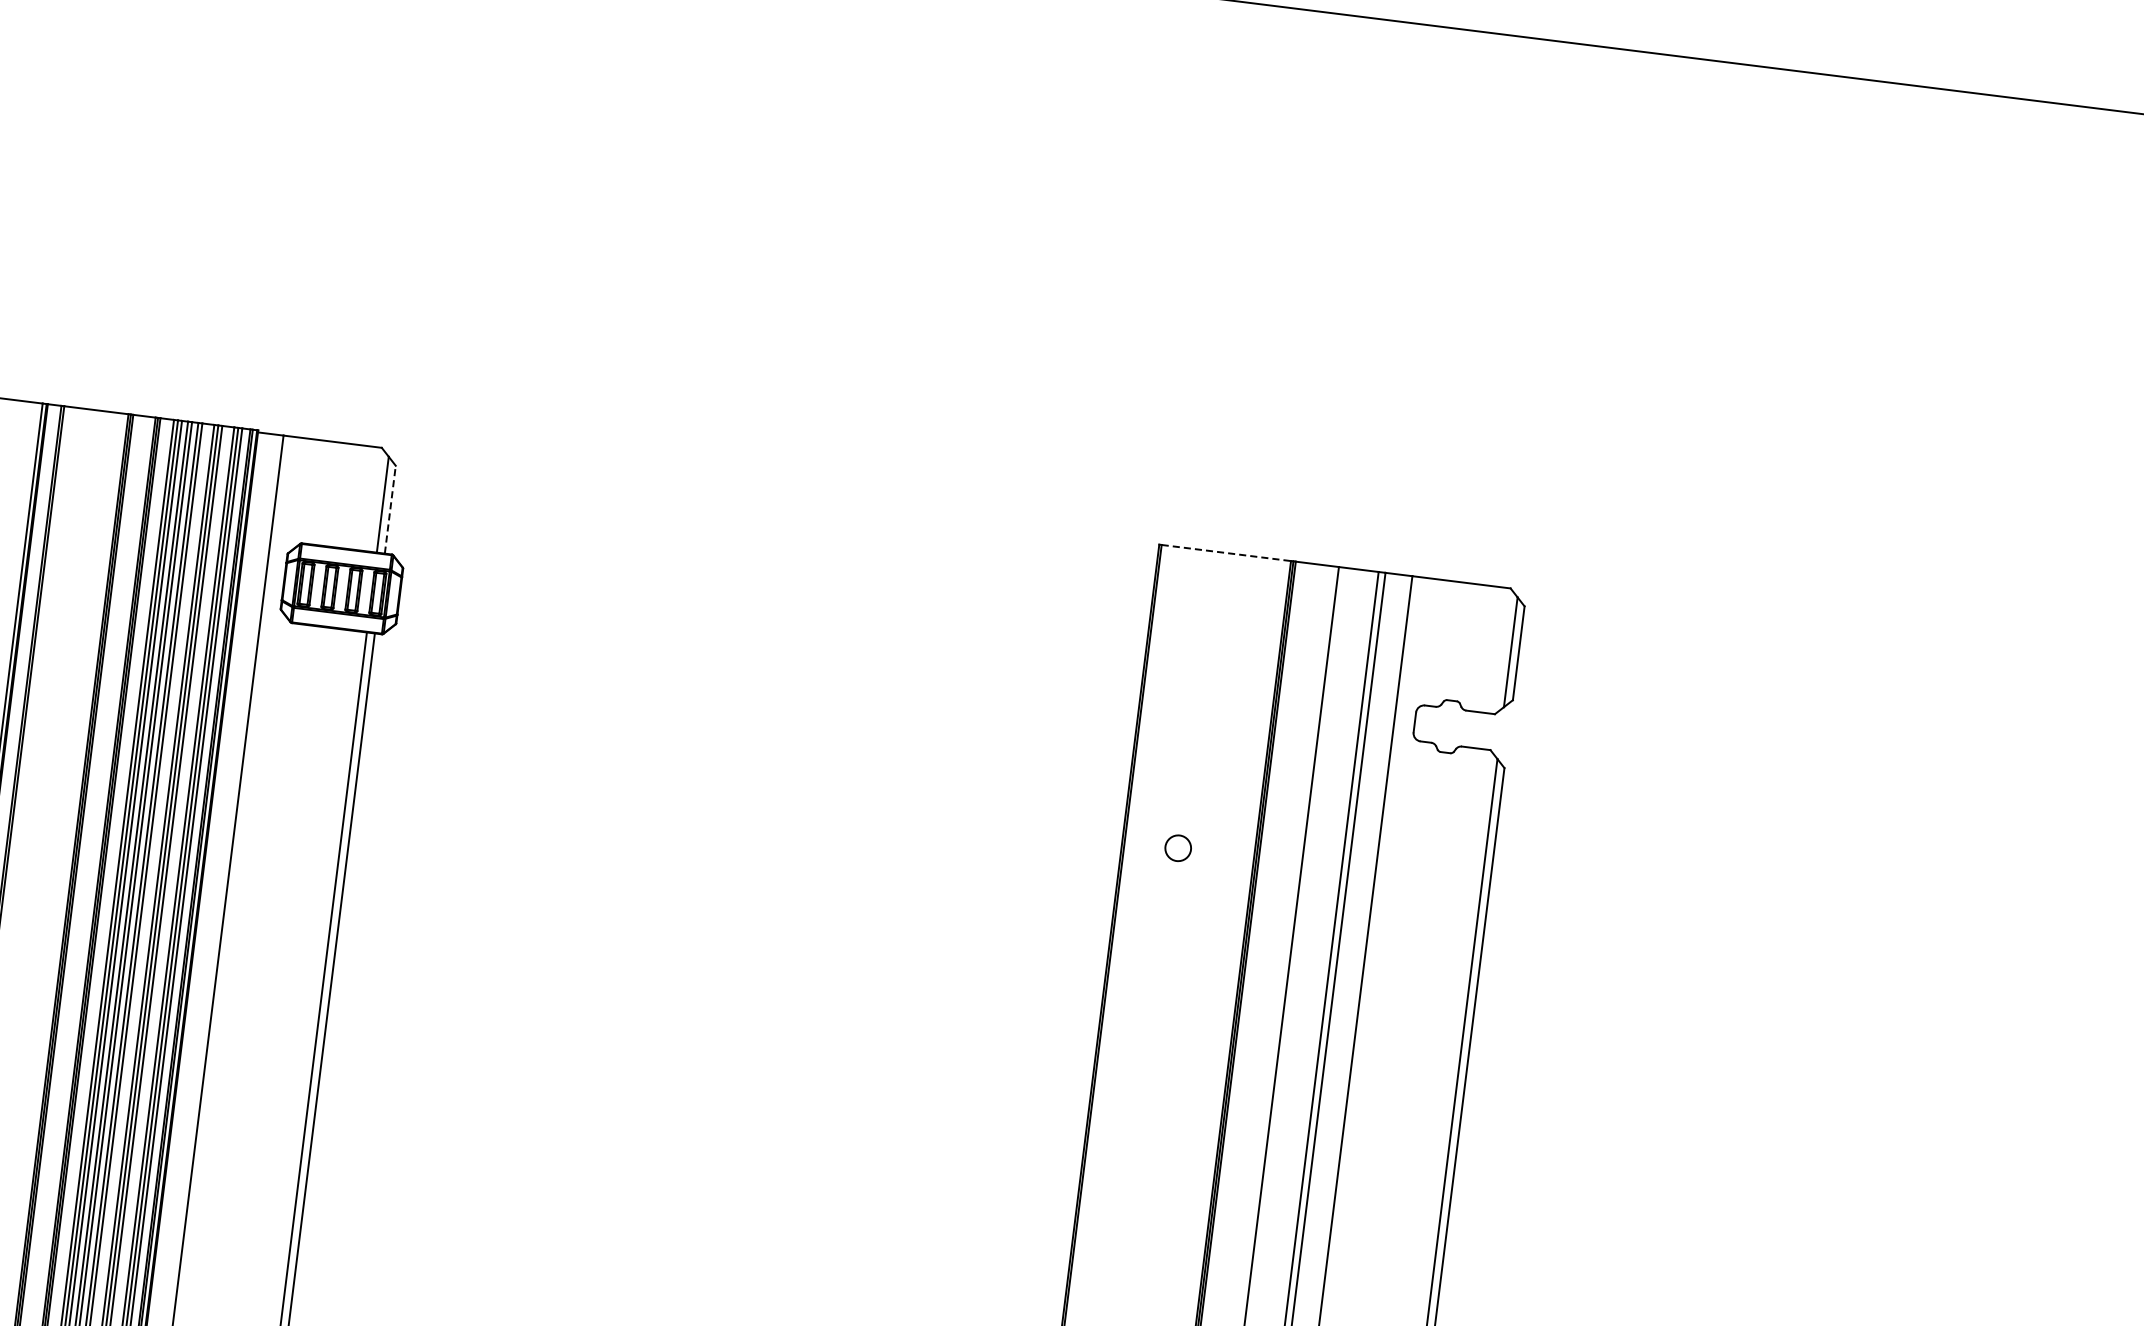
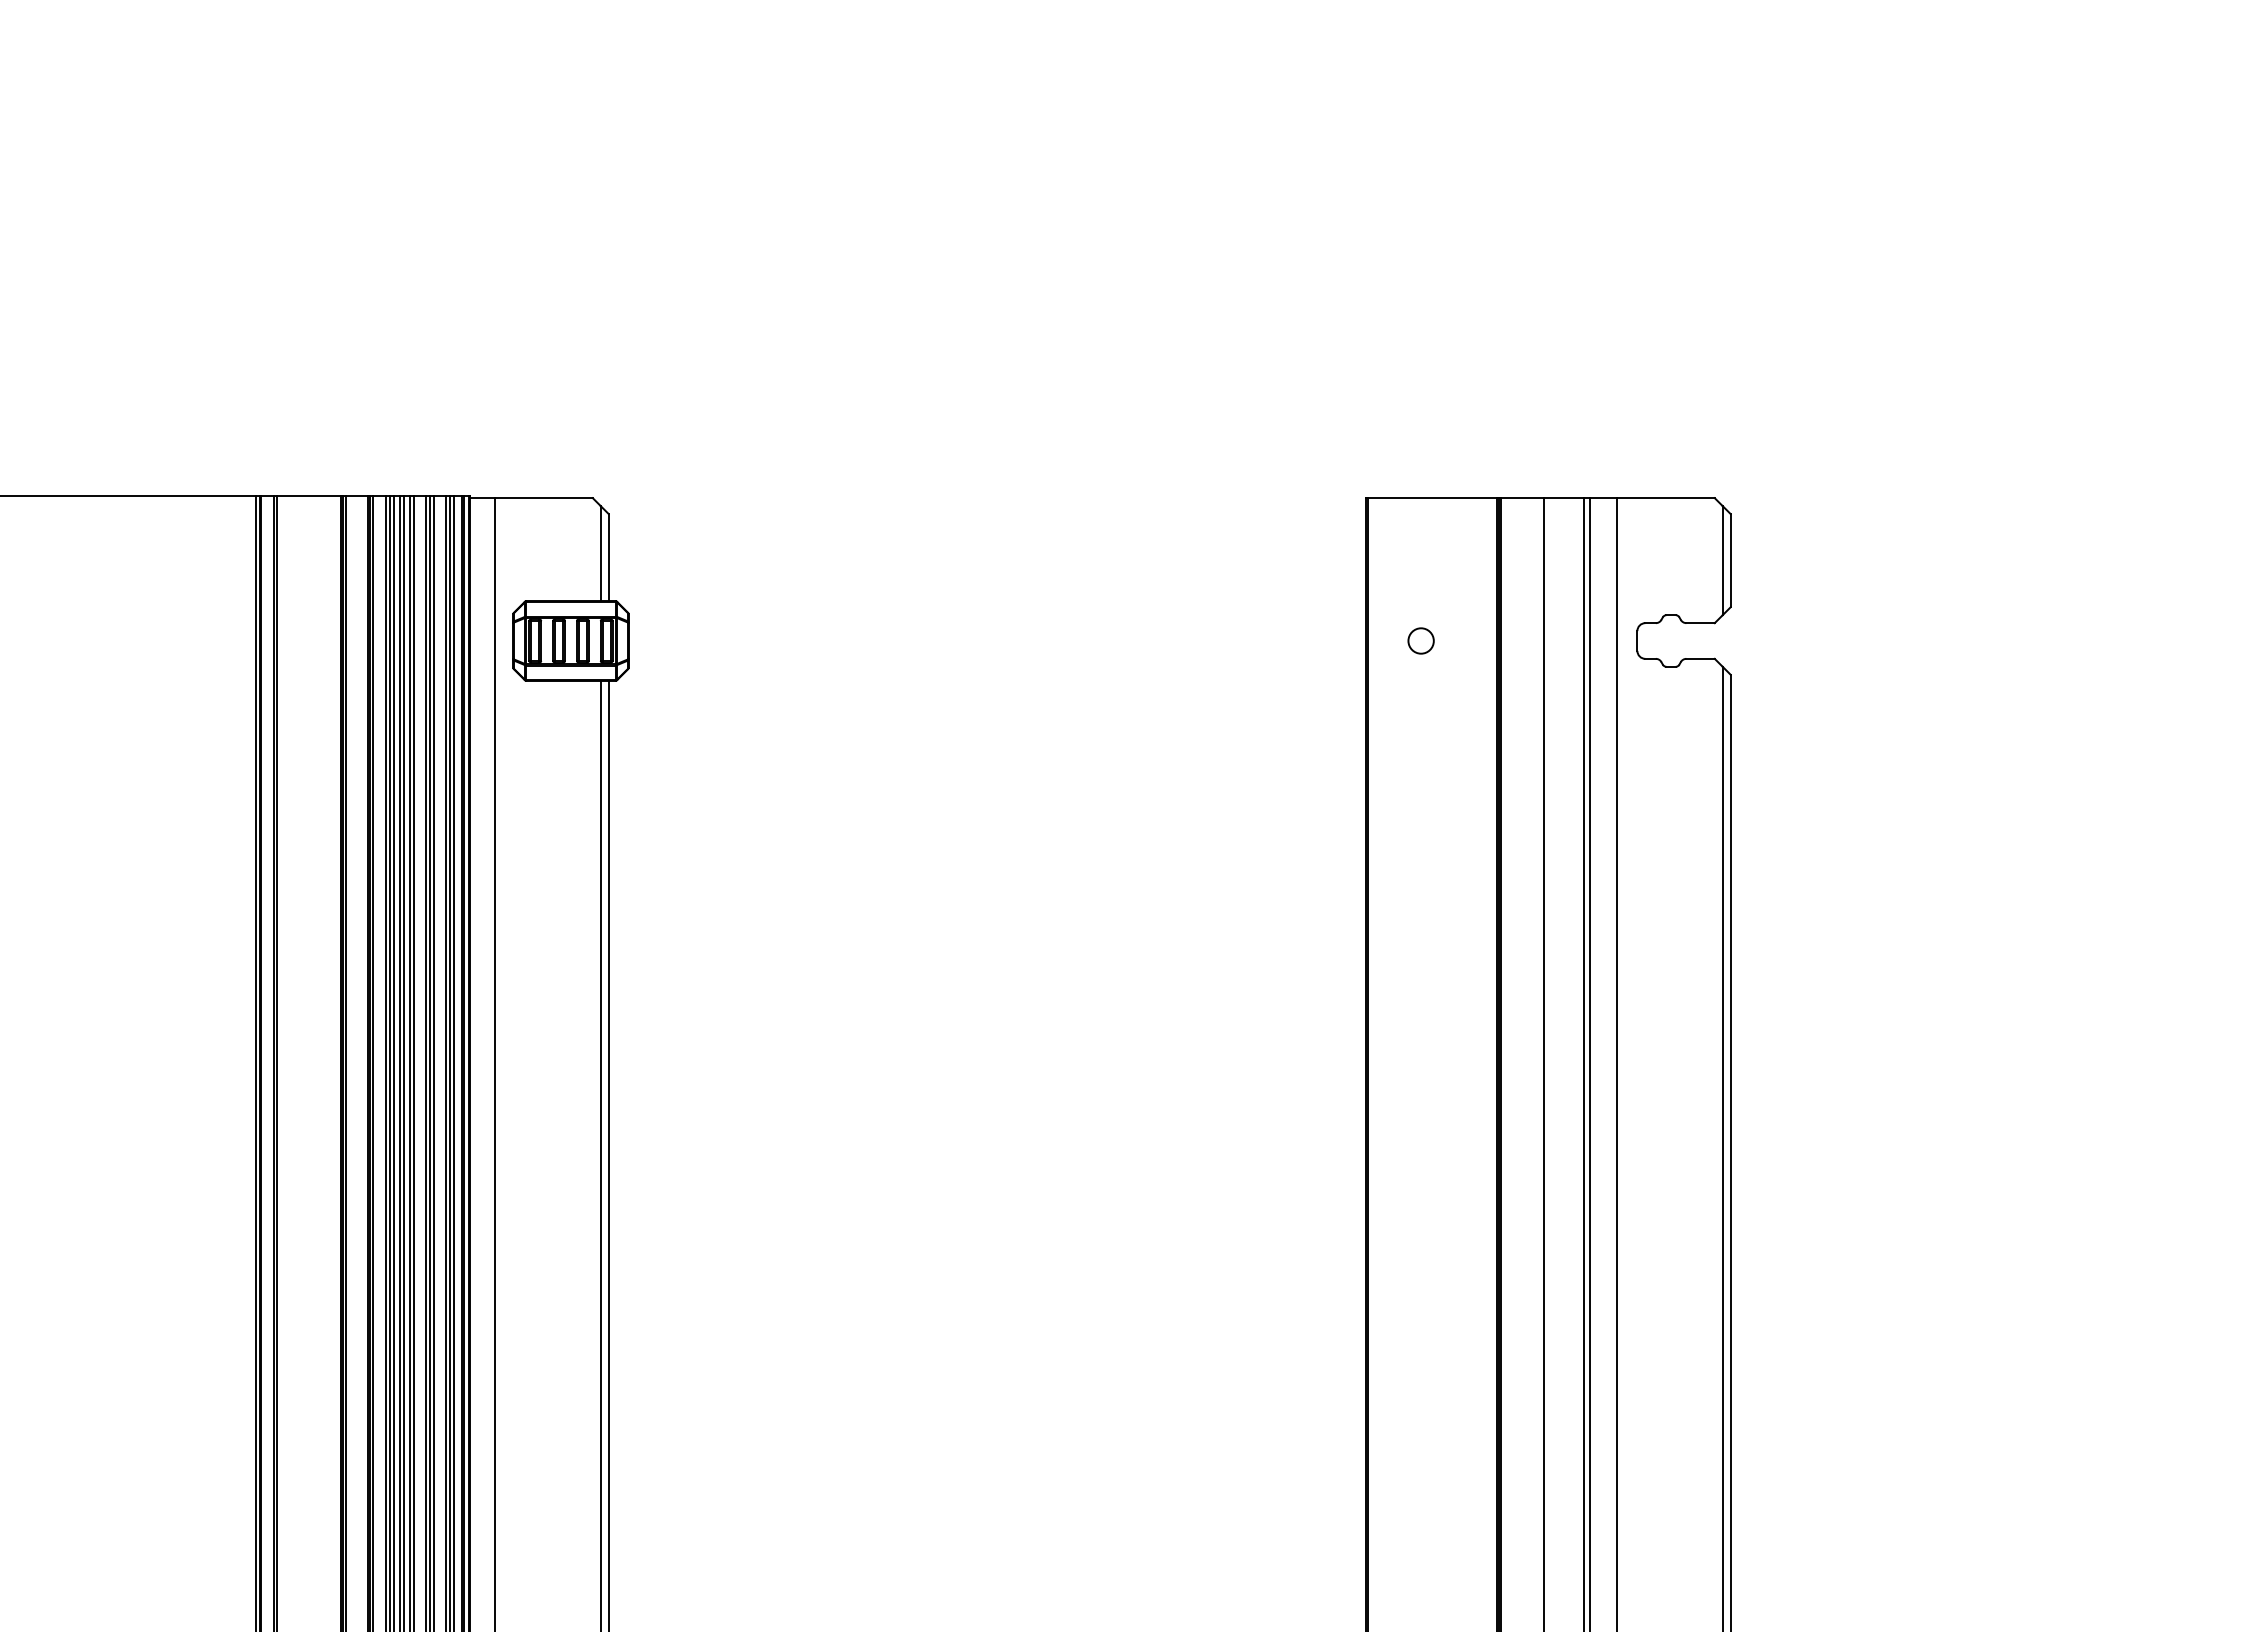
line: (390, 509) -> (608, 557), dashed -> solid
line: (1226, 553) -> (1432, 498), dashed -> solid
circle: (1177, 847) -> (1420, 640), moved

